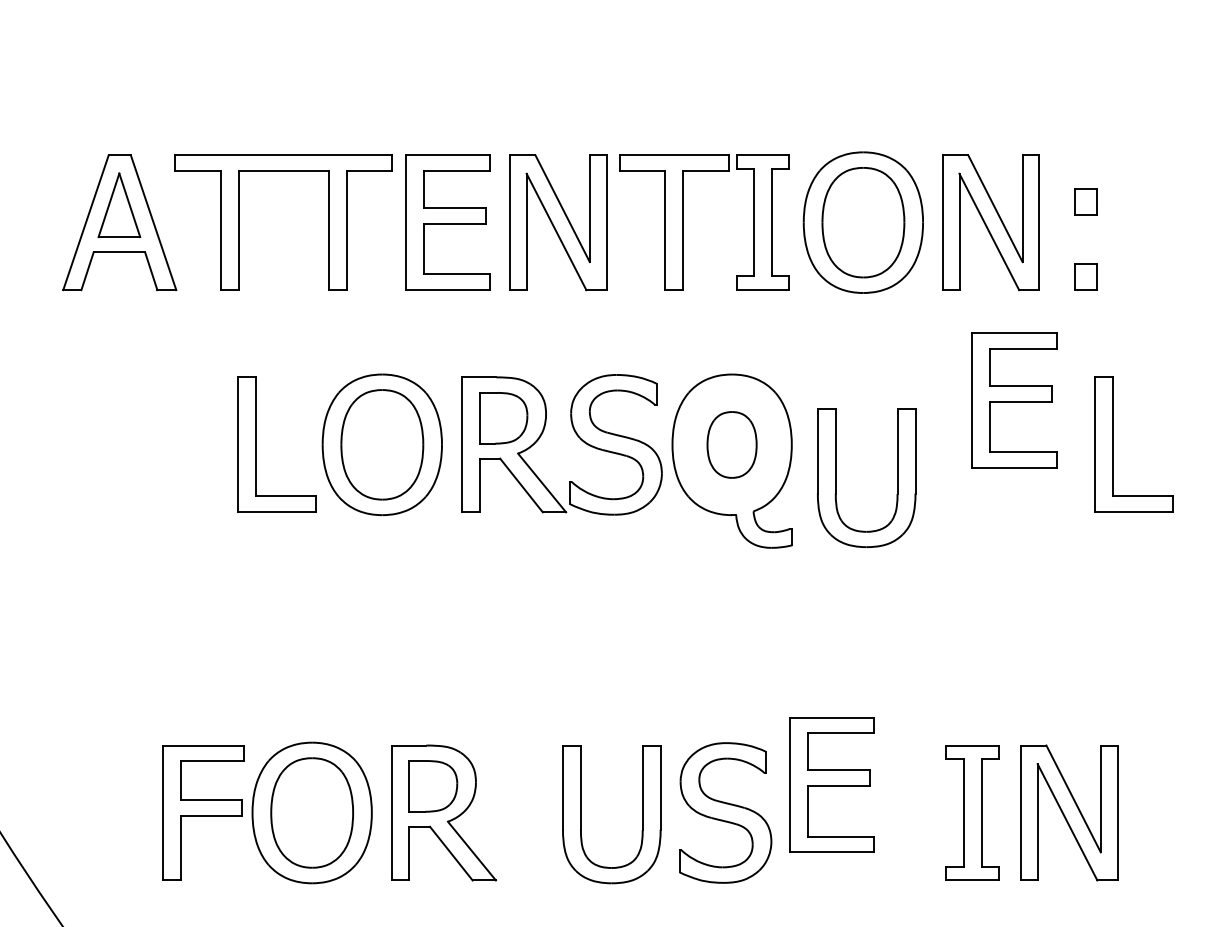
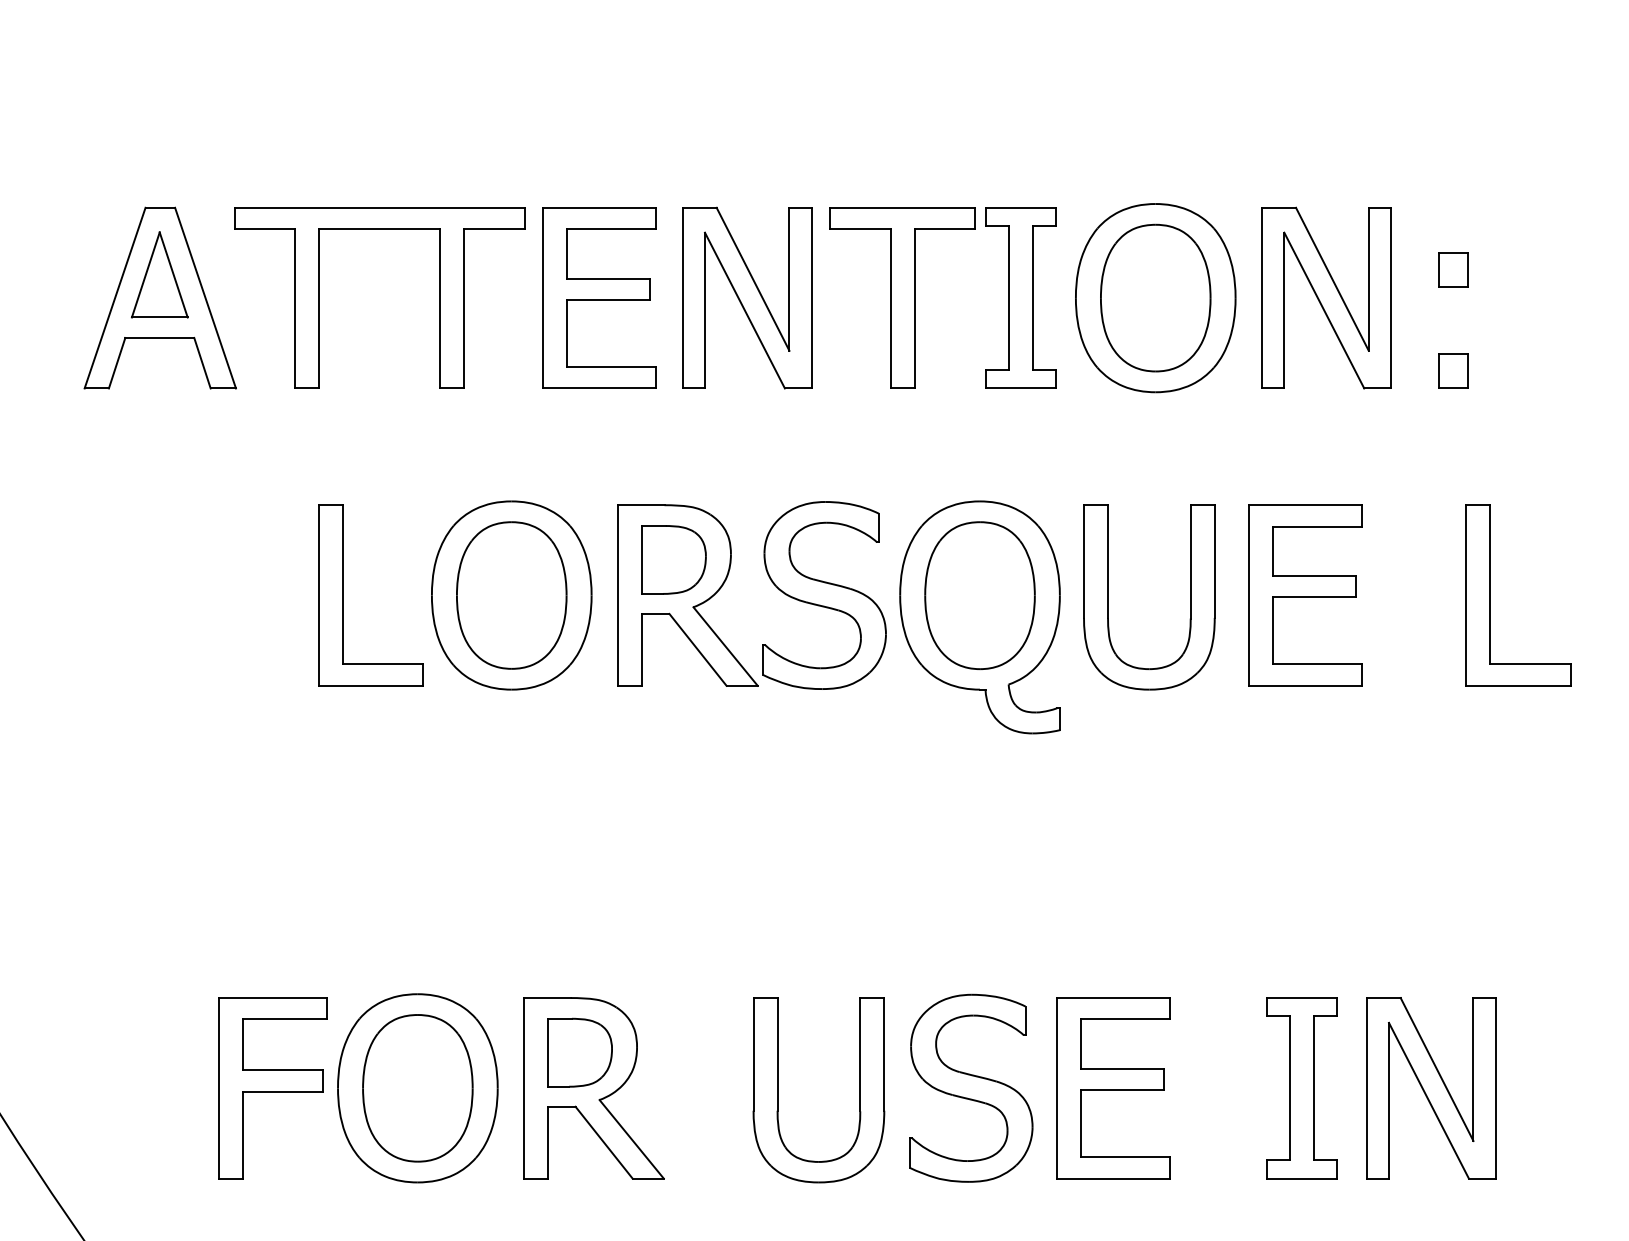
part: (1014, 400) -> (1305, 595), moved
part: (731, 444) -> (979, 595), size x1.67
part: (836, 477) -> (1108, 596), moved
part: (831, 784) -> (1113, 1087), moved

